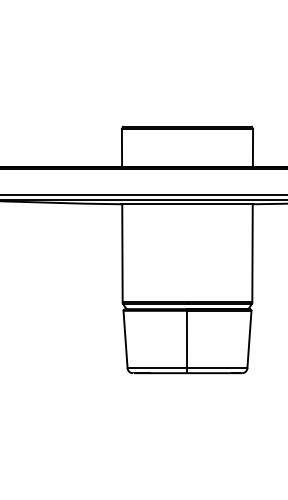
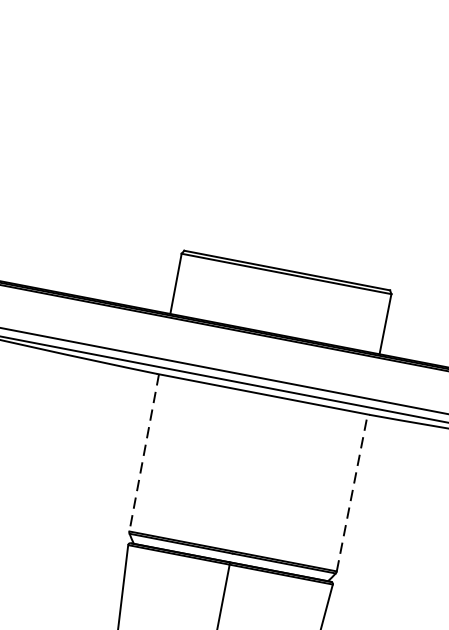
line: (252, 252) -> (352, 491), solid -> dashed
line: (122, 253) -> (144, 453), solid -> dashed

